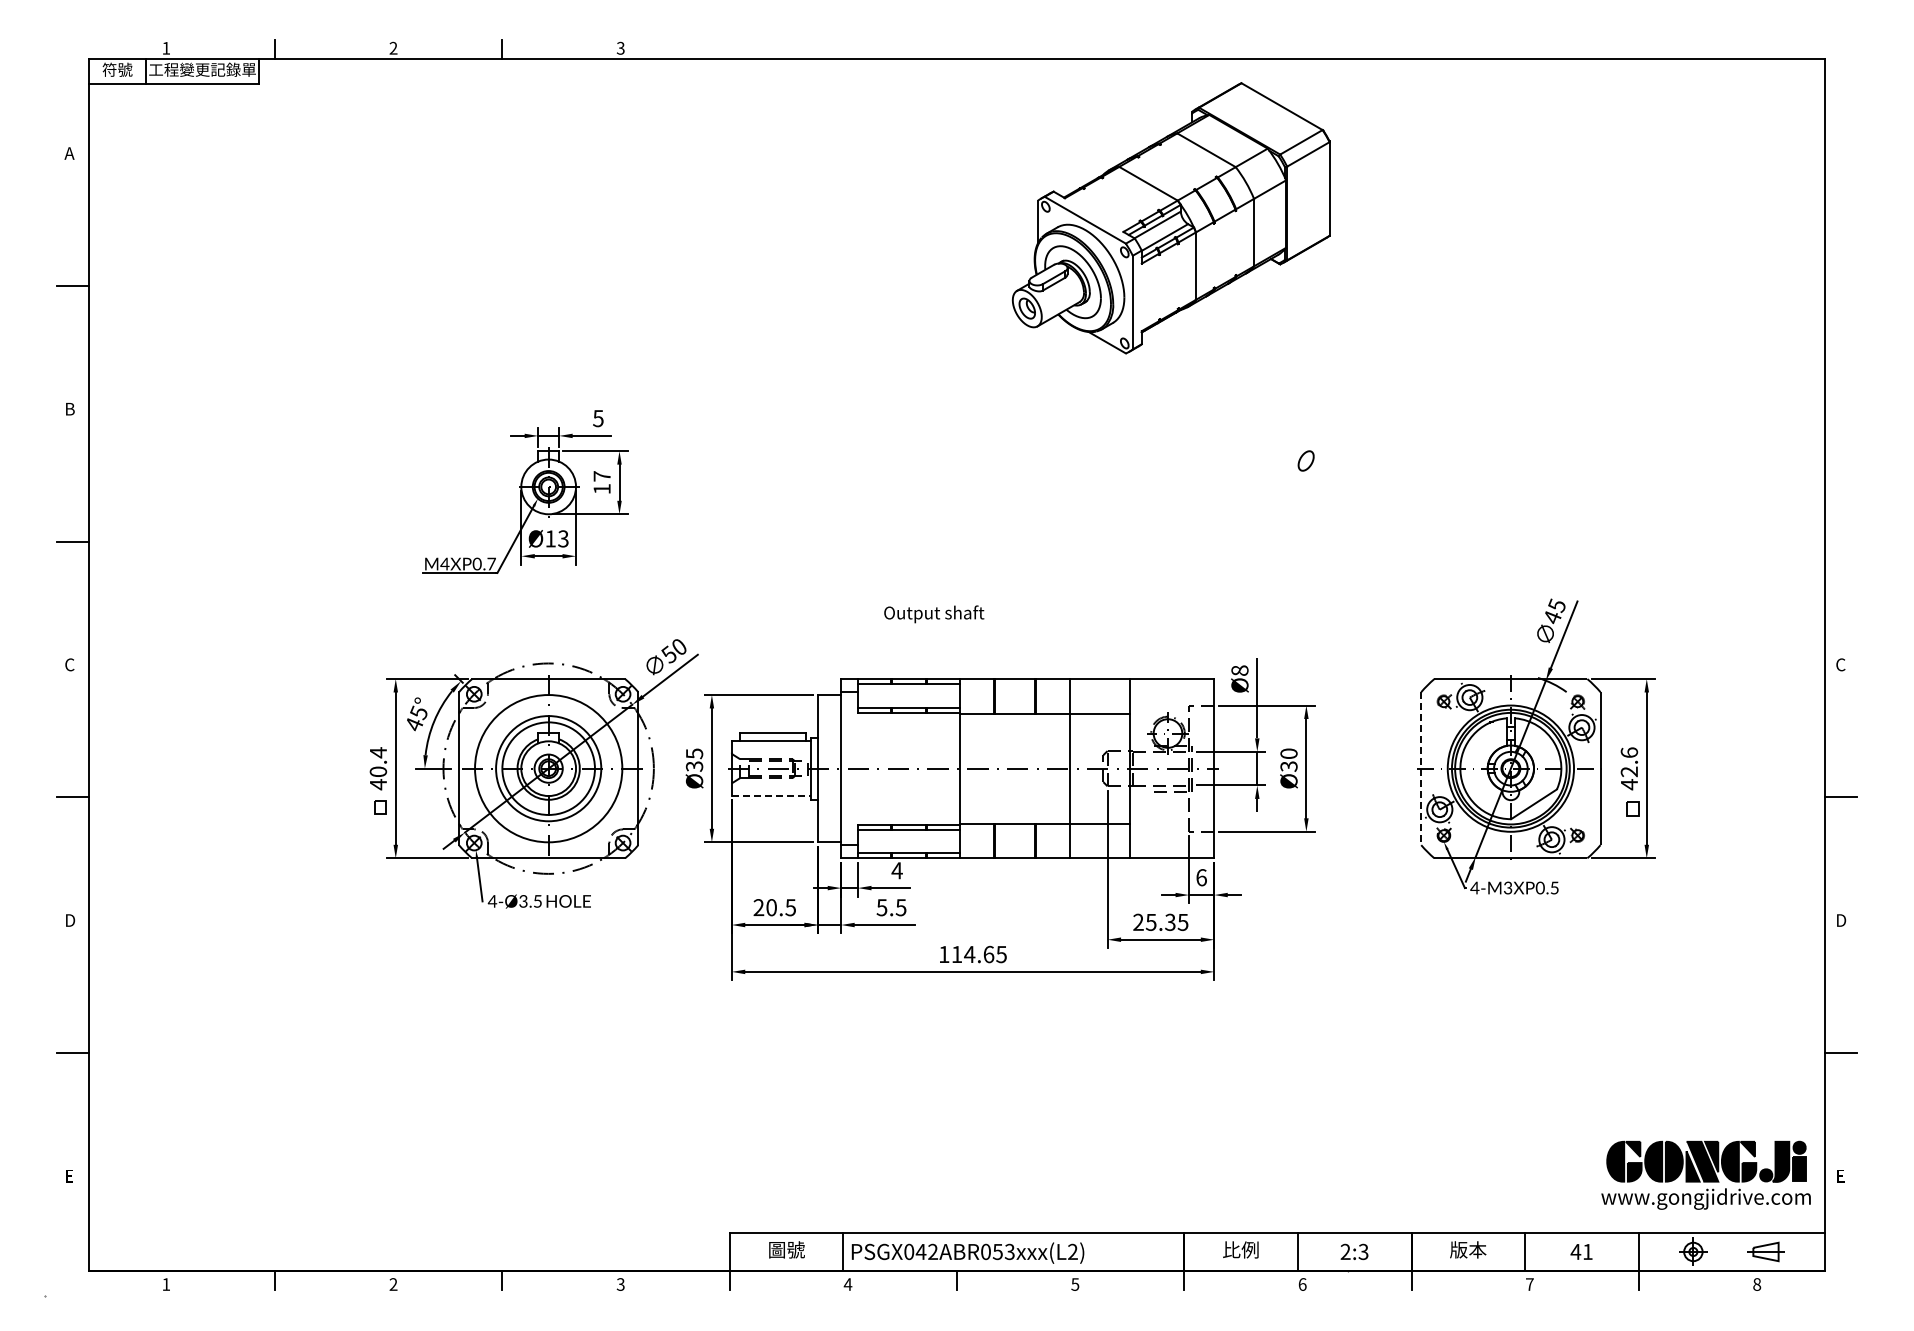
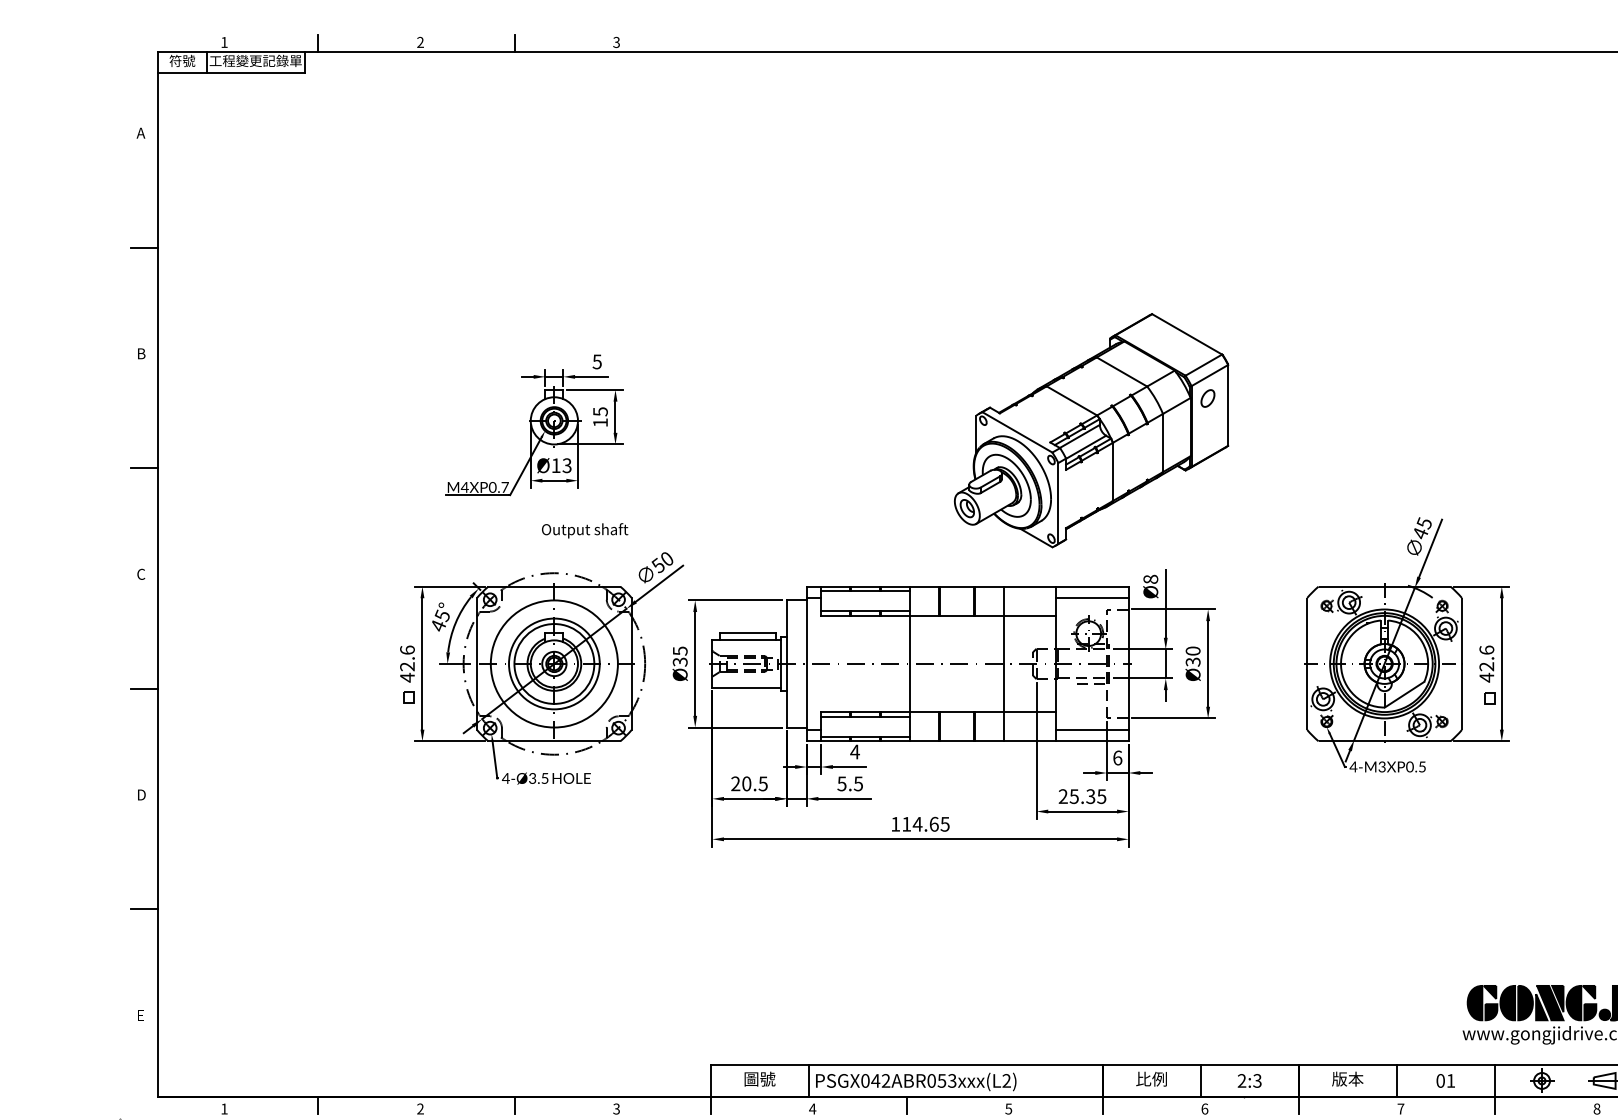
part: (1170, 218) -> (1090, 430), moved
text: (601, 476) -> (599, 411), 17 -> 15
text: (934, 614) -> (585, 530), moved
line: (1172, 692) -> (1092, 598), added
text: (378, 762) -> (407, 658), 40.4 -> 42.6
line: (1421, 769) -> (1307, 664), dashed -> solid
line: (771, 796) -> (746, 687), dashed -> solid
line: (1172, 845) -> (1092, 730), added
text: (1575, 1251) -> (1440, 1080), 41 -> 01

